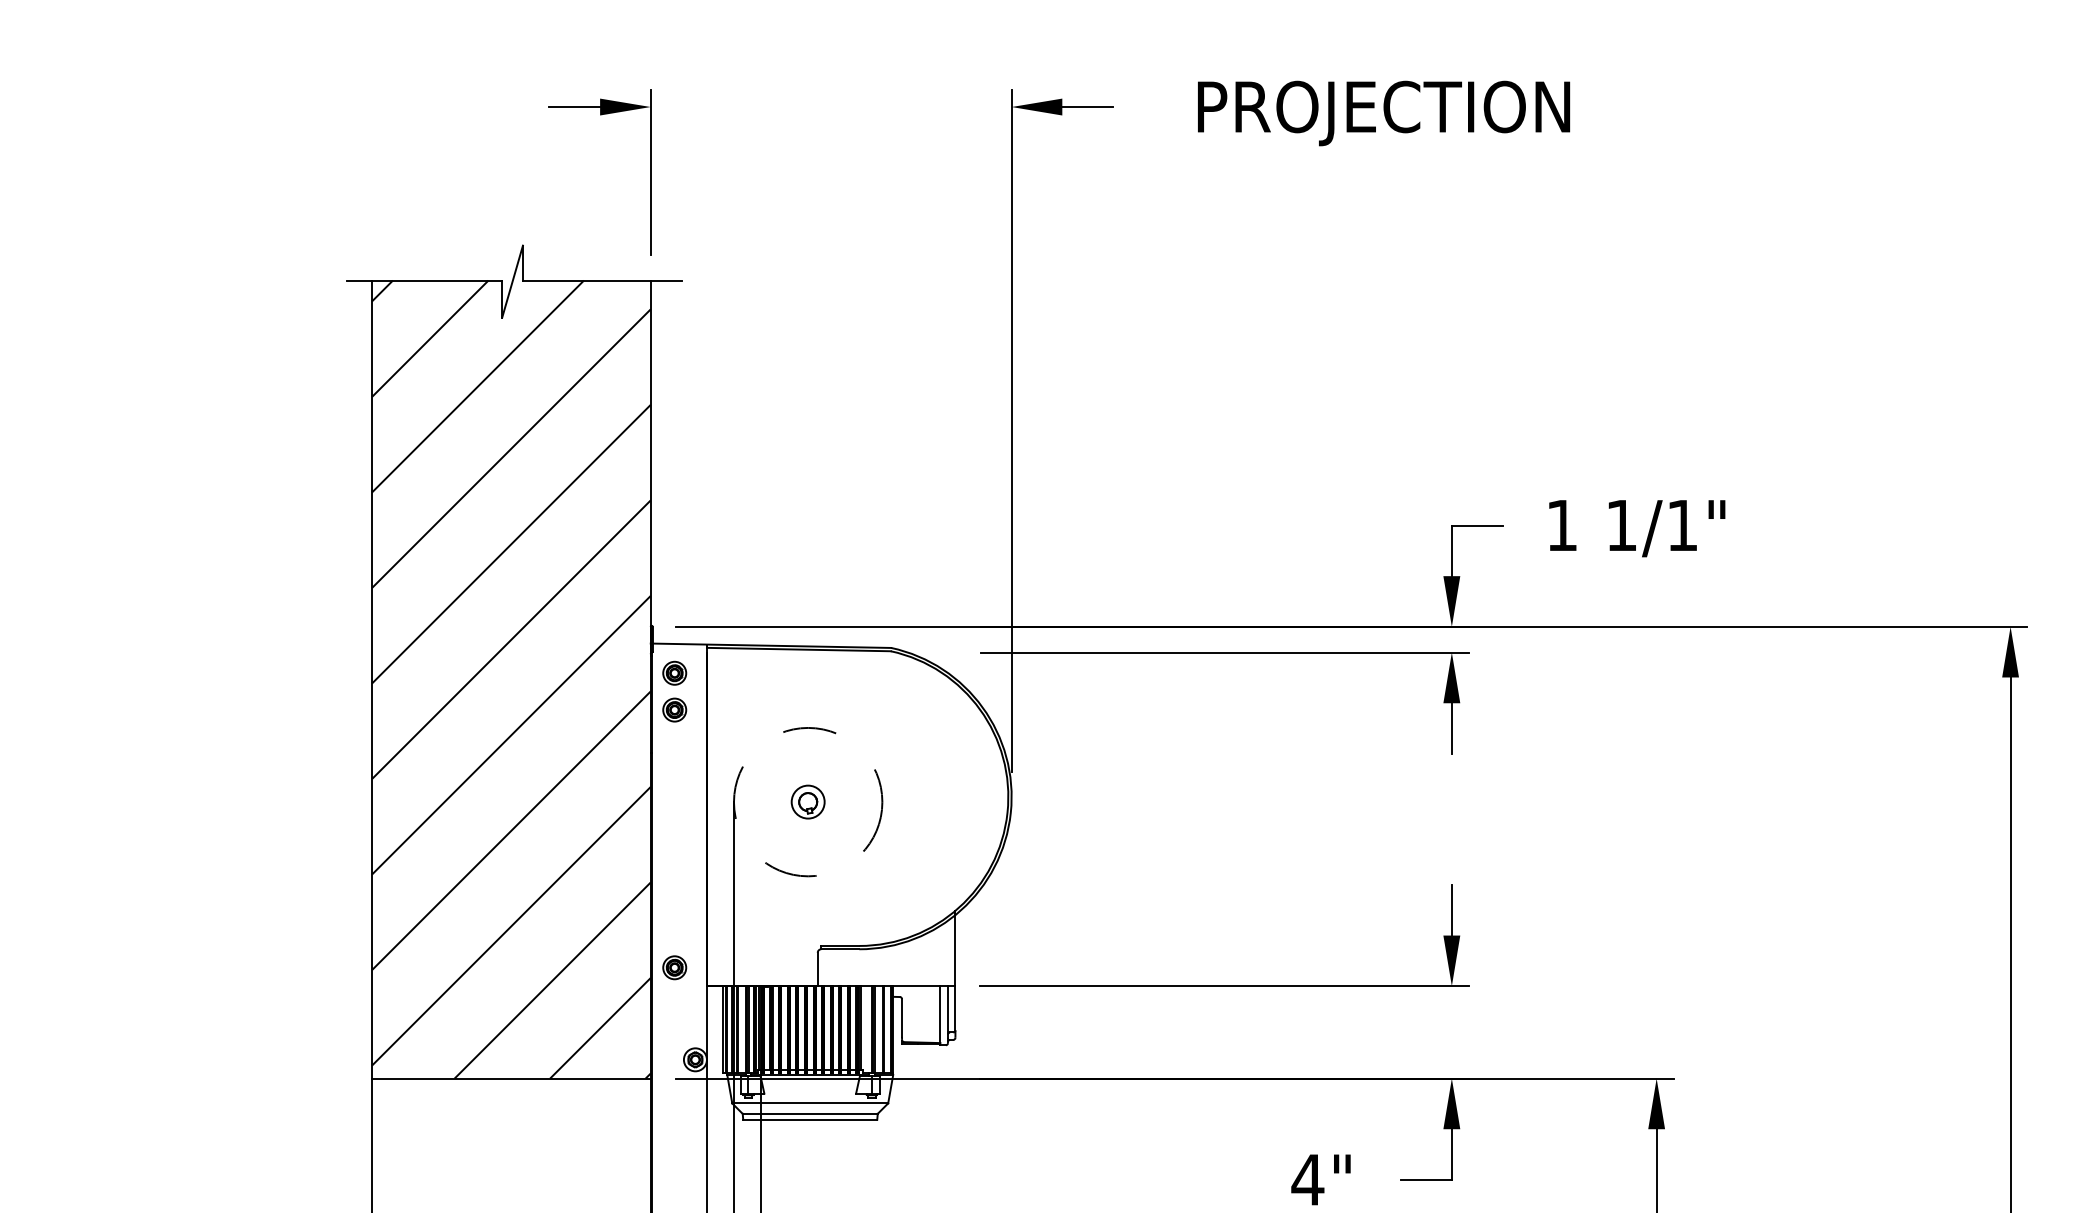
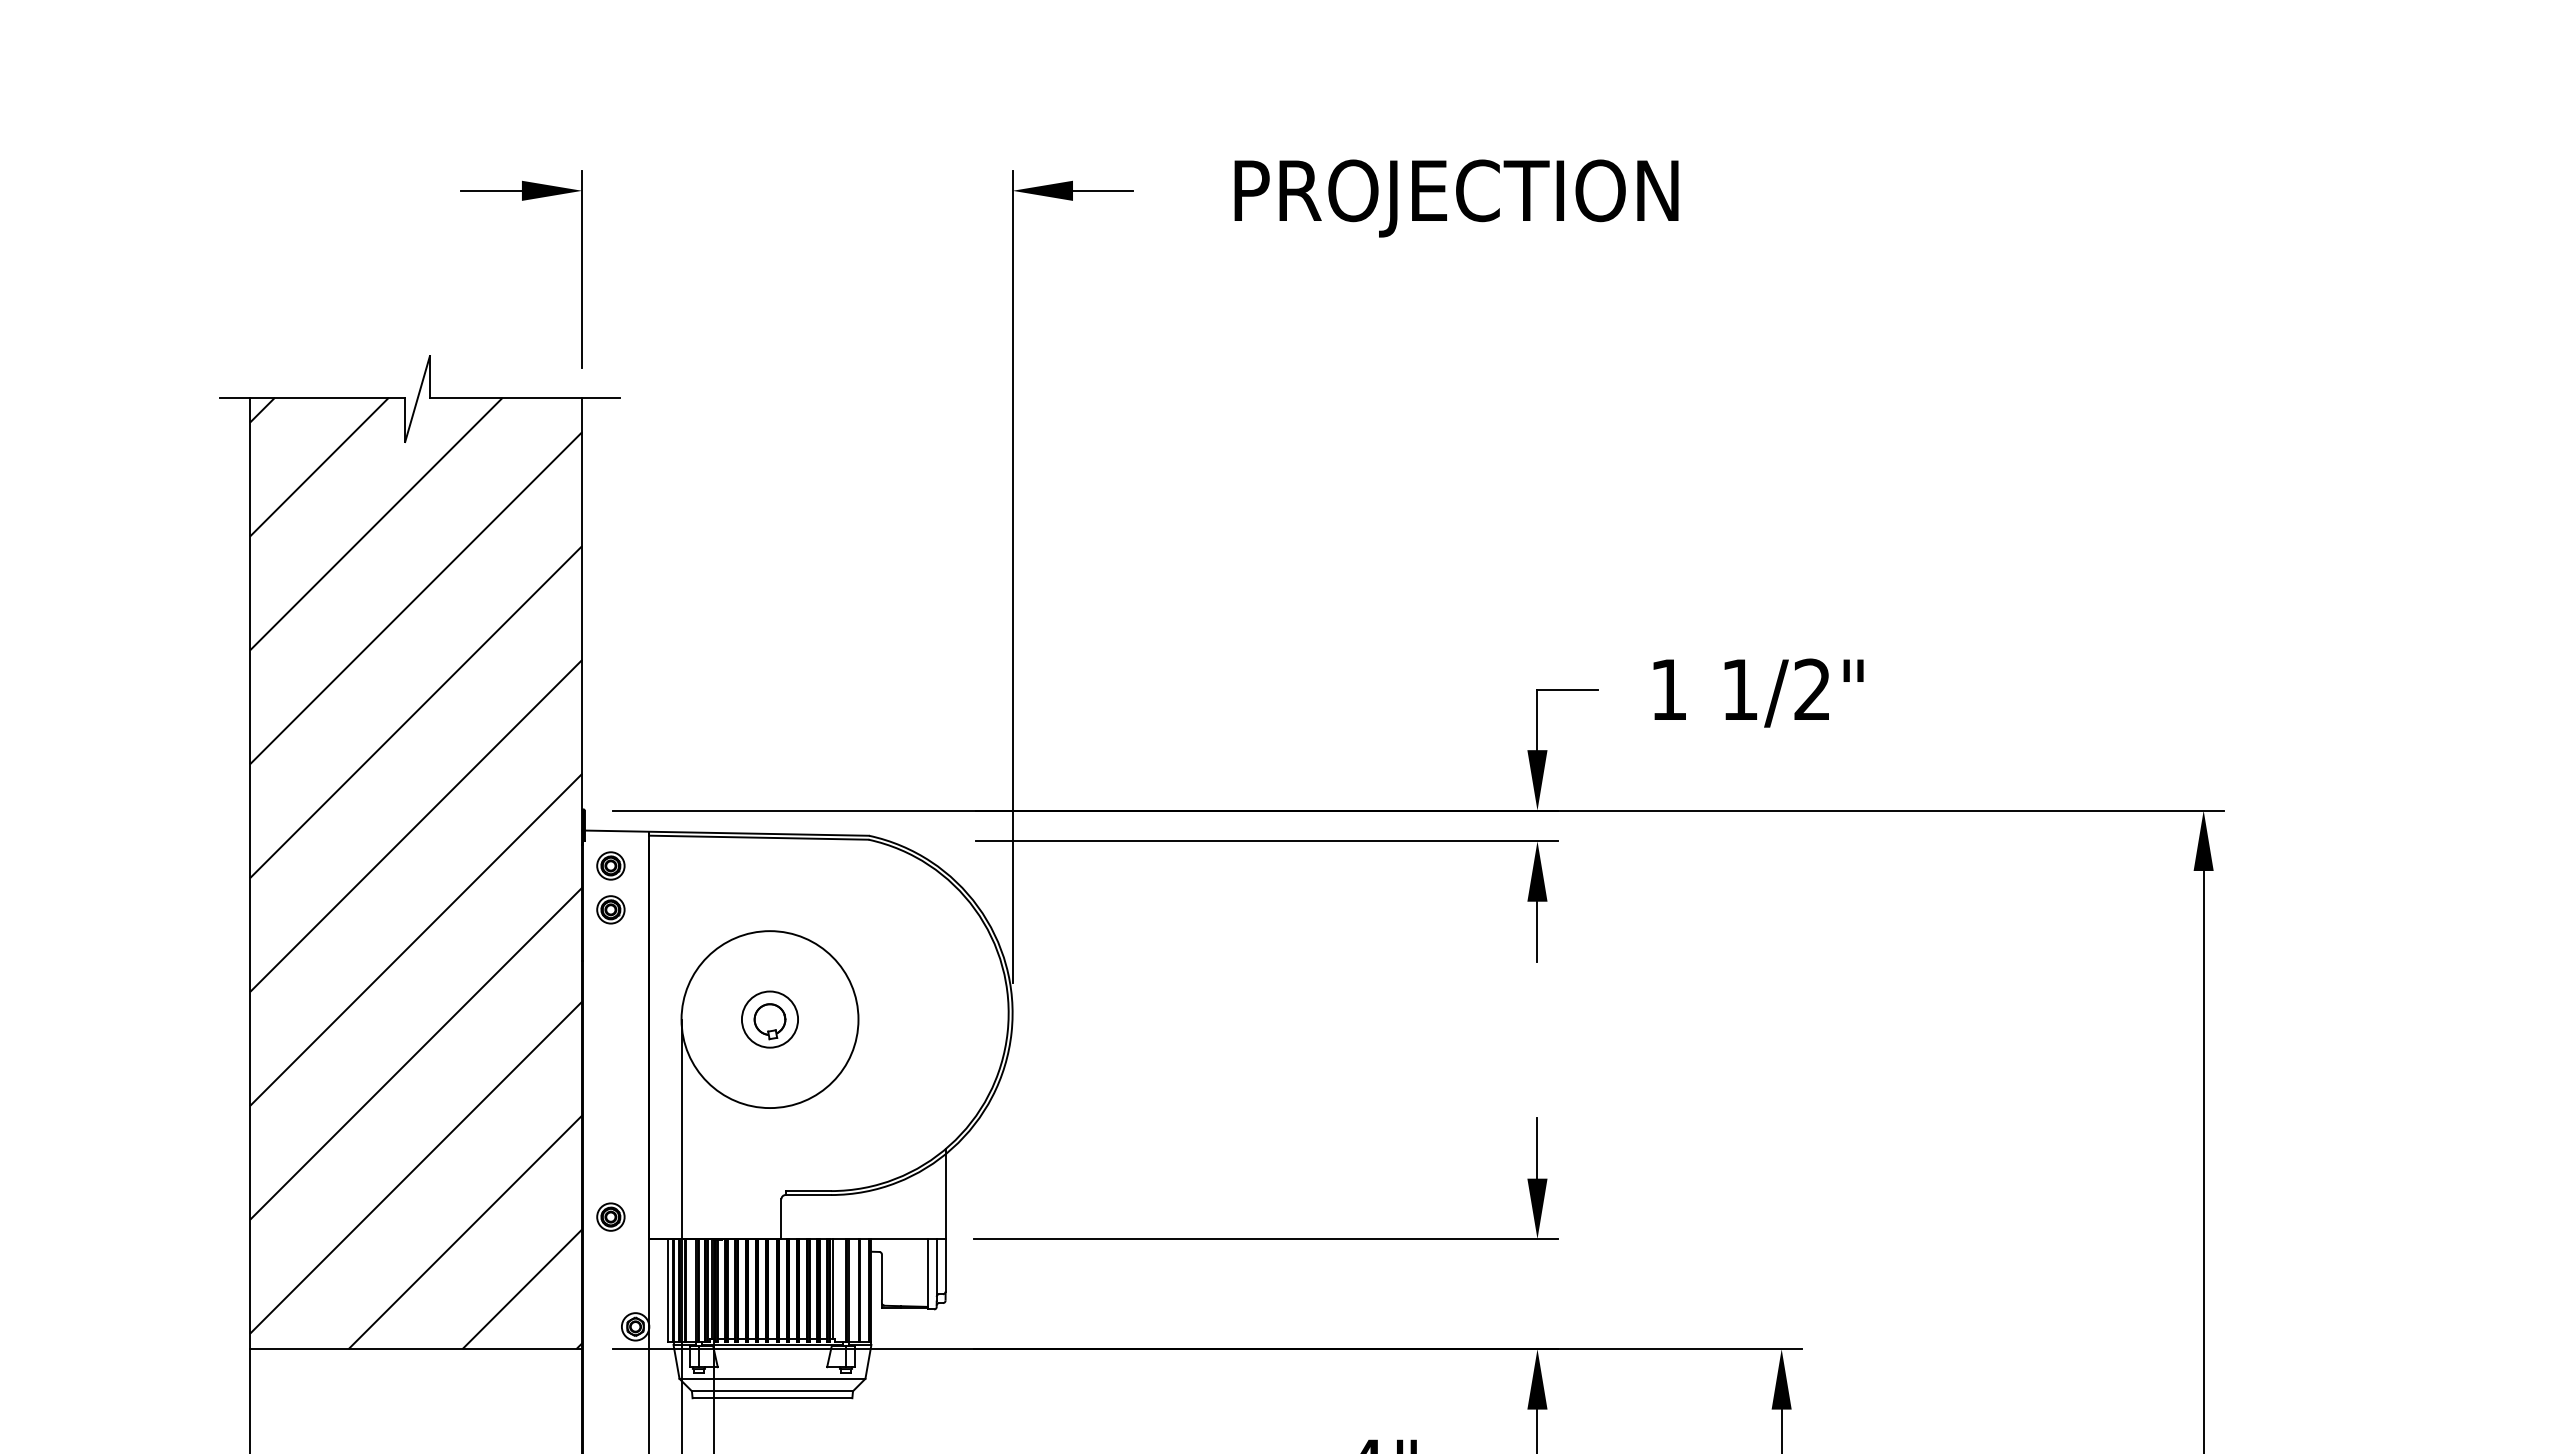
text: (1681, 524) -> (1811, 688), 1/1" -> 1/2"
circle: (807, 802) -> (769, 1019), dashed -> solid
part: (807, 802) -> (769, 1019), size x1.43

